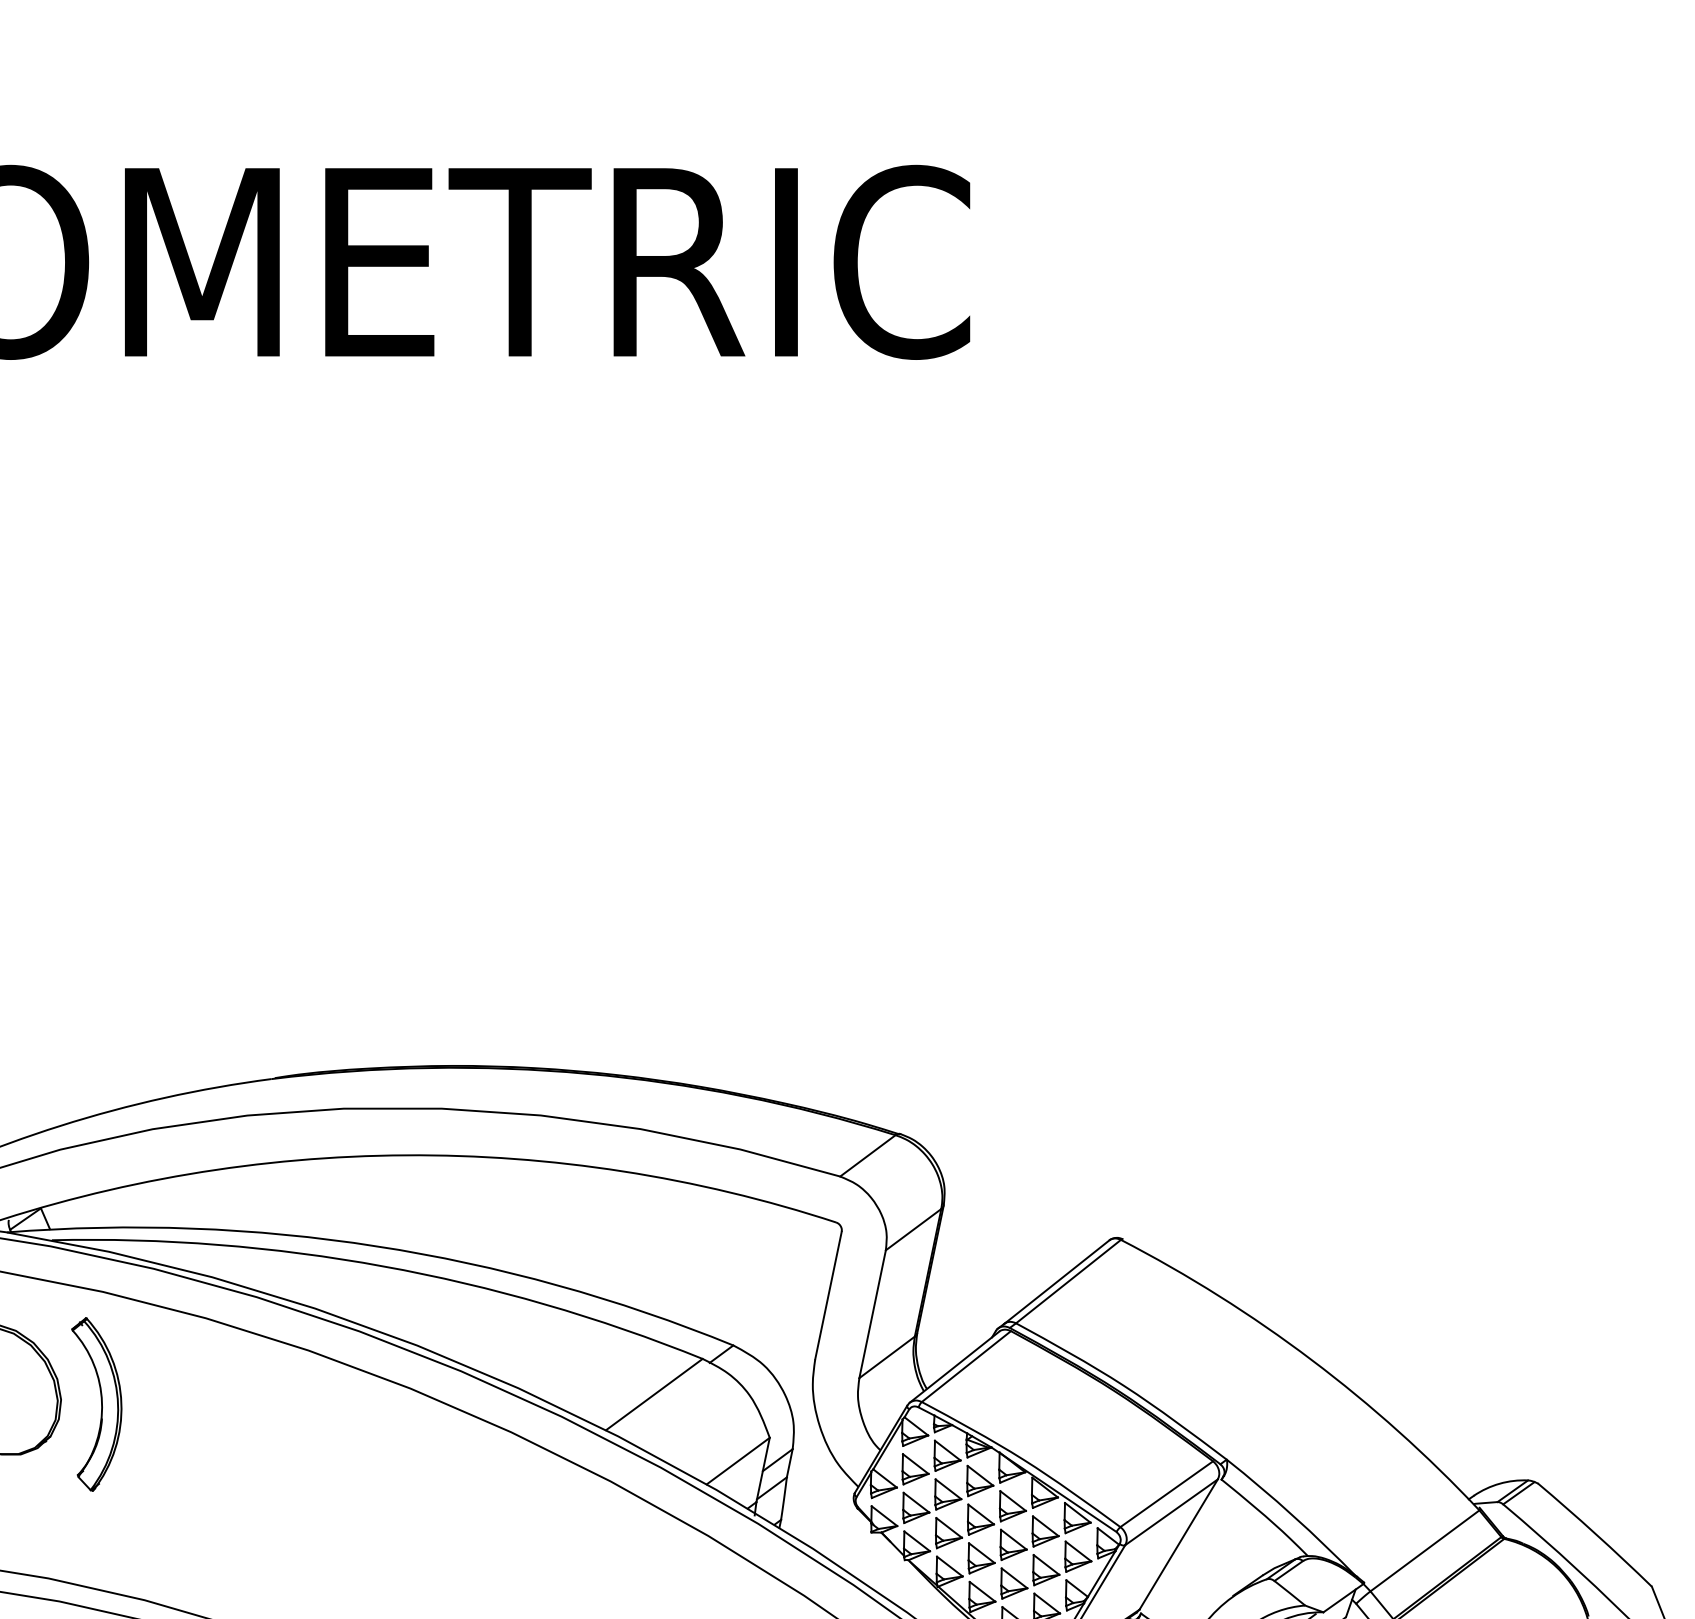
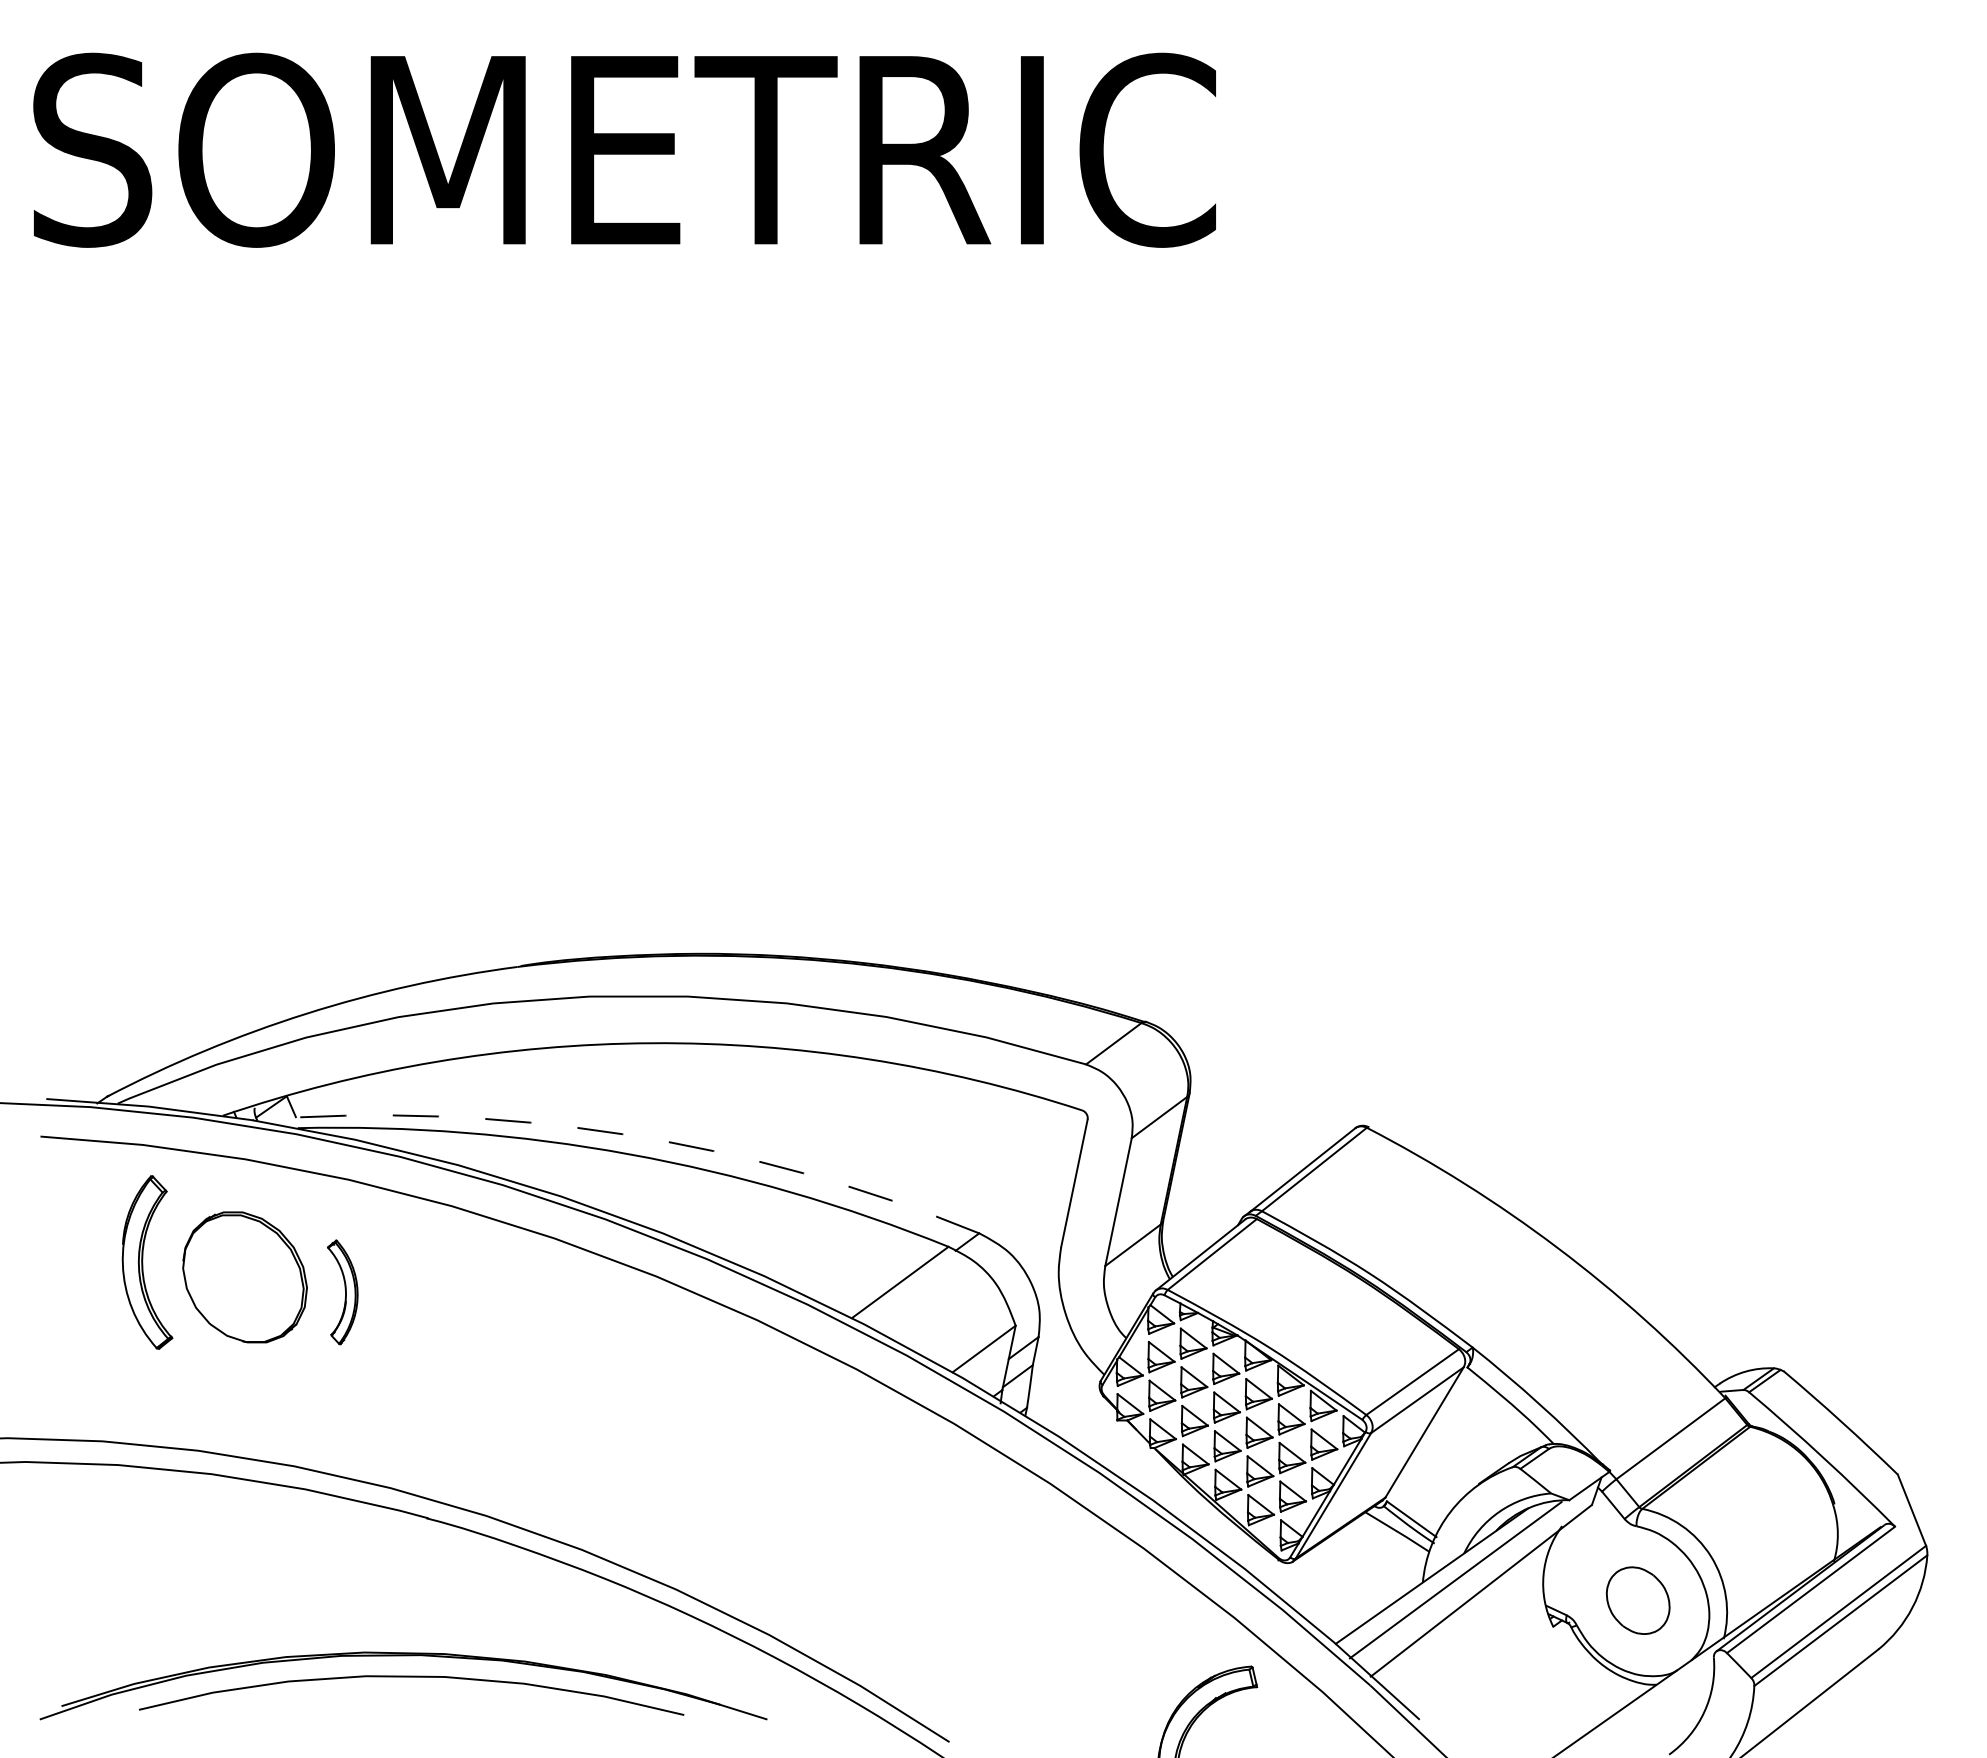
arc: (376, 1246) -> (622, 1134), solid -> dashed
part: (96, 1404) -> (342, 1292), size x0.6

